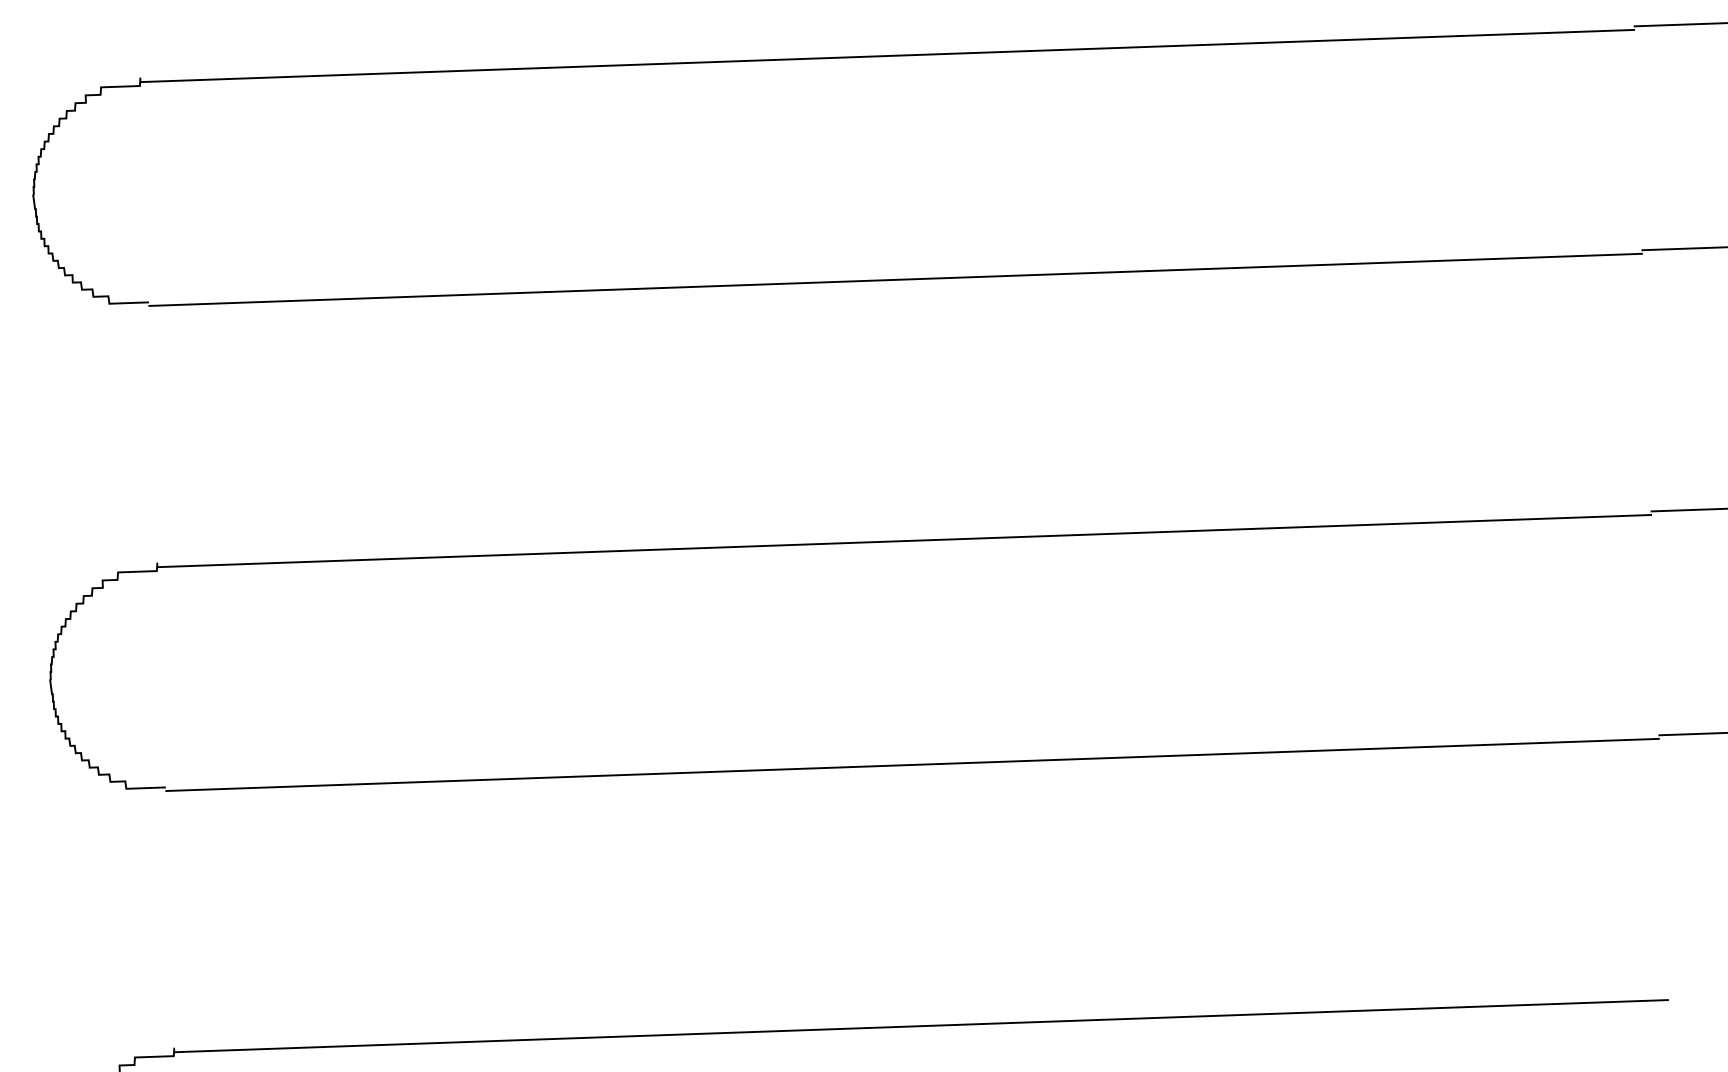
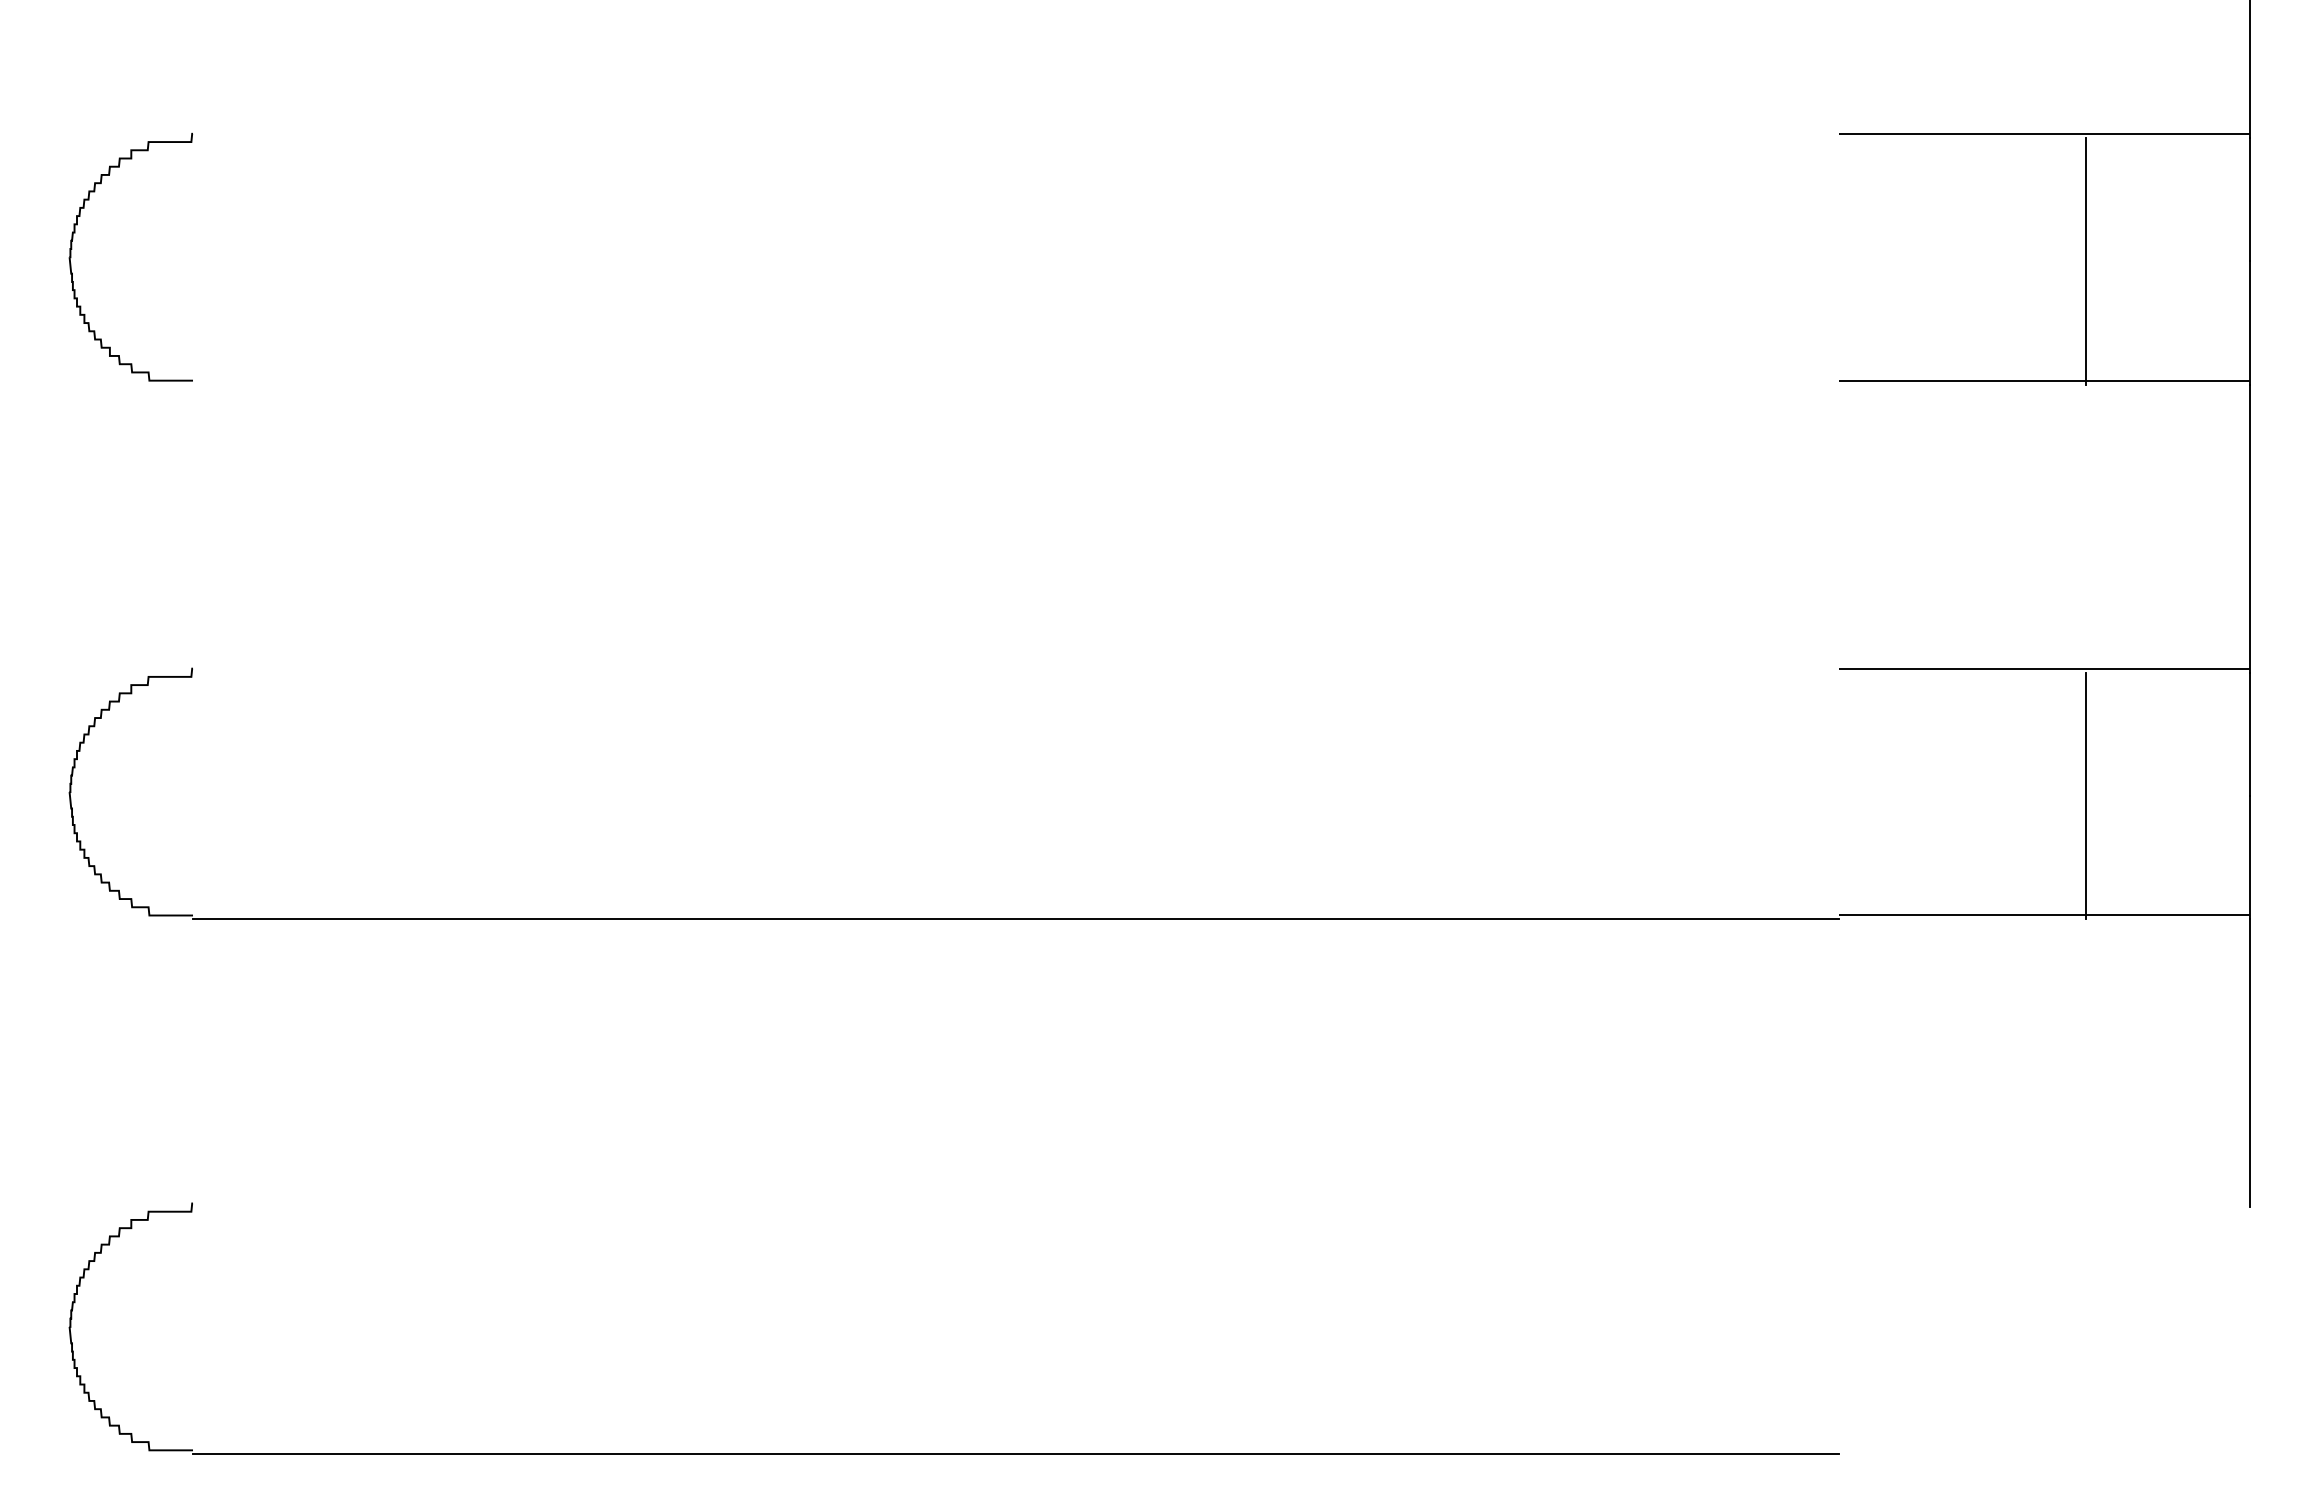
line: (887, 55) -> (1015, 137), removed
line: (895, 279) -> (1015, 384), removed
line: (904, 540) -> (1015, 672), removed
line: (921, 1026) -> (1015, 1207), removed

